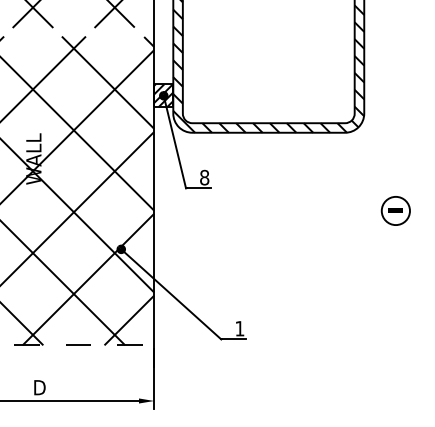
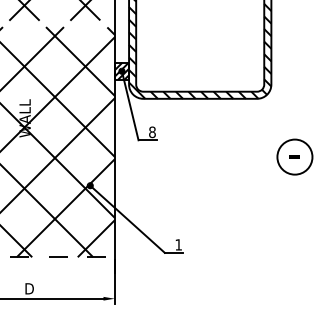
circle: (395, 210) -> (294, 156), size x1.67

